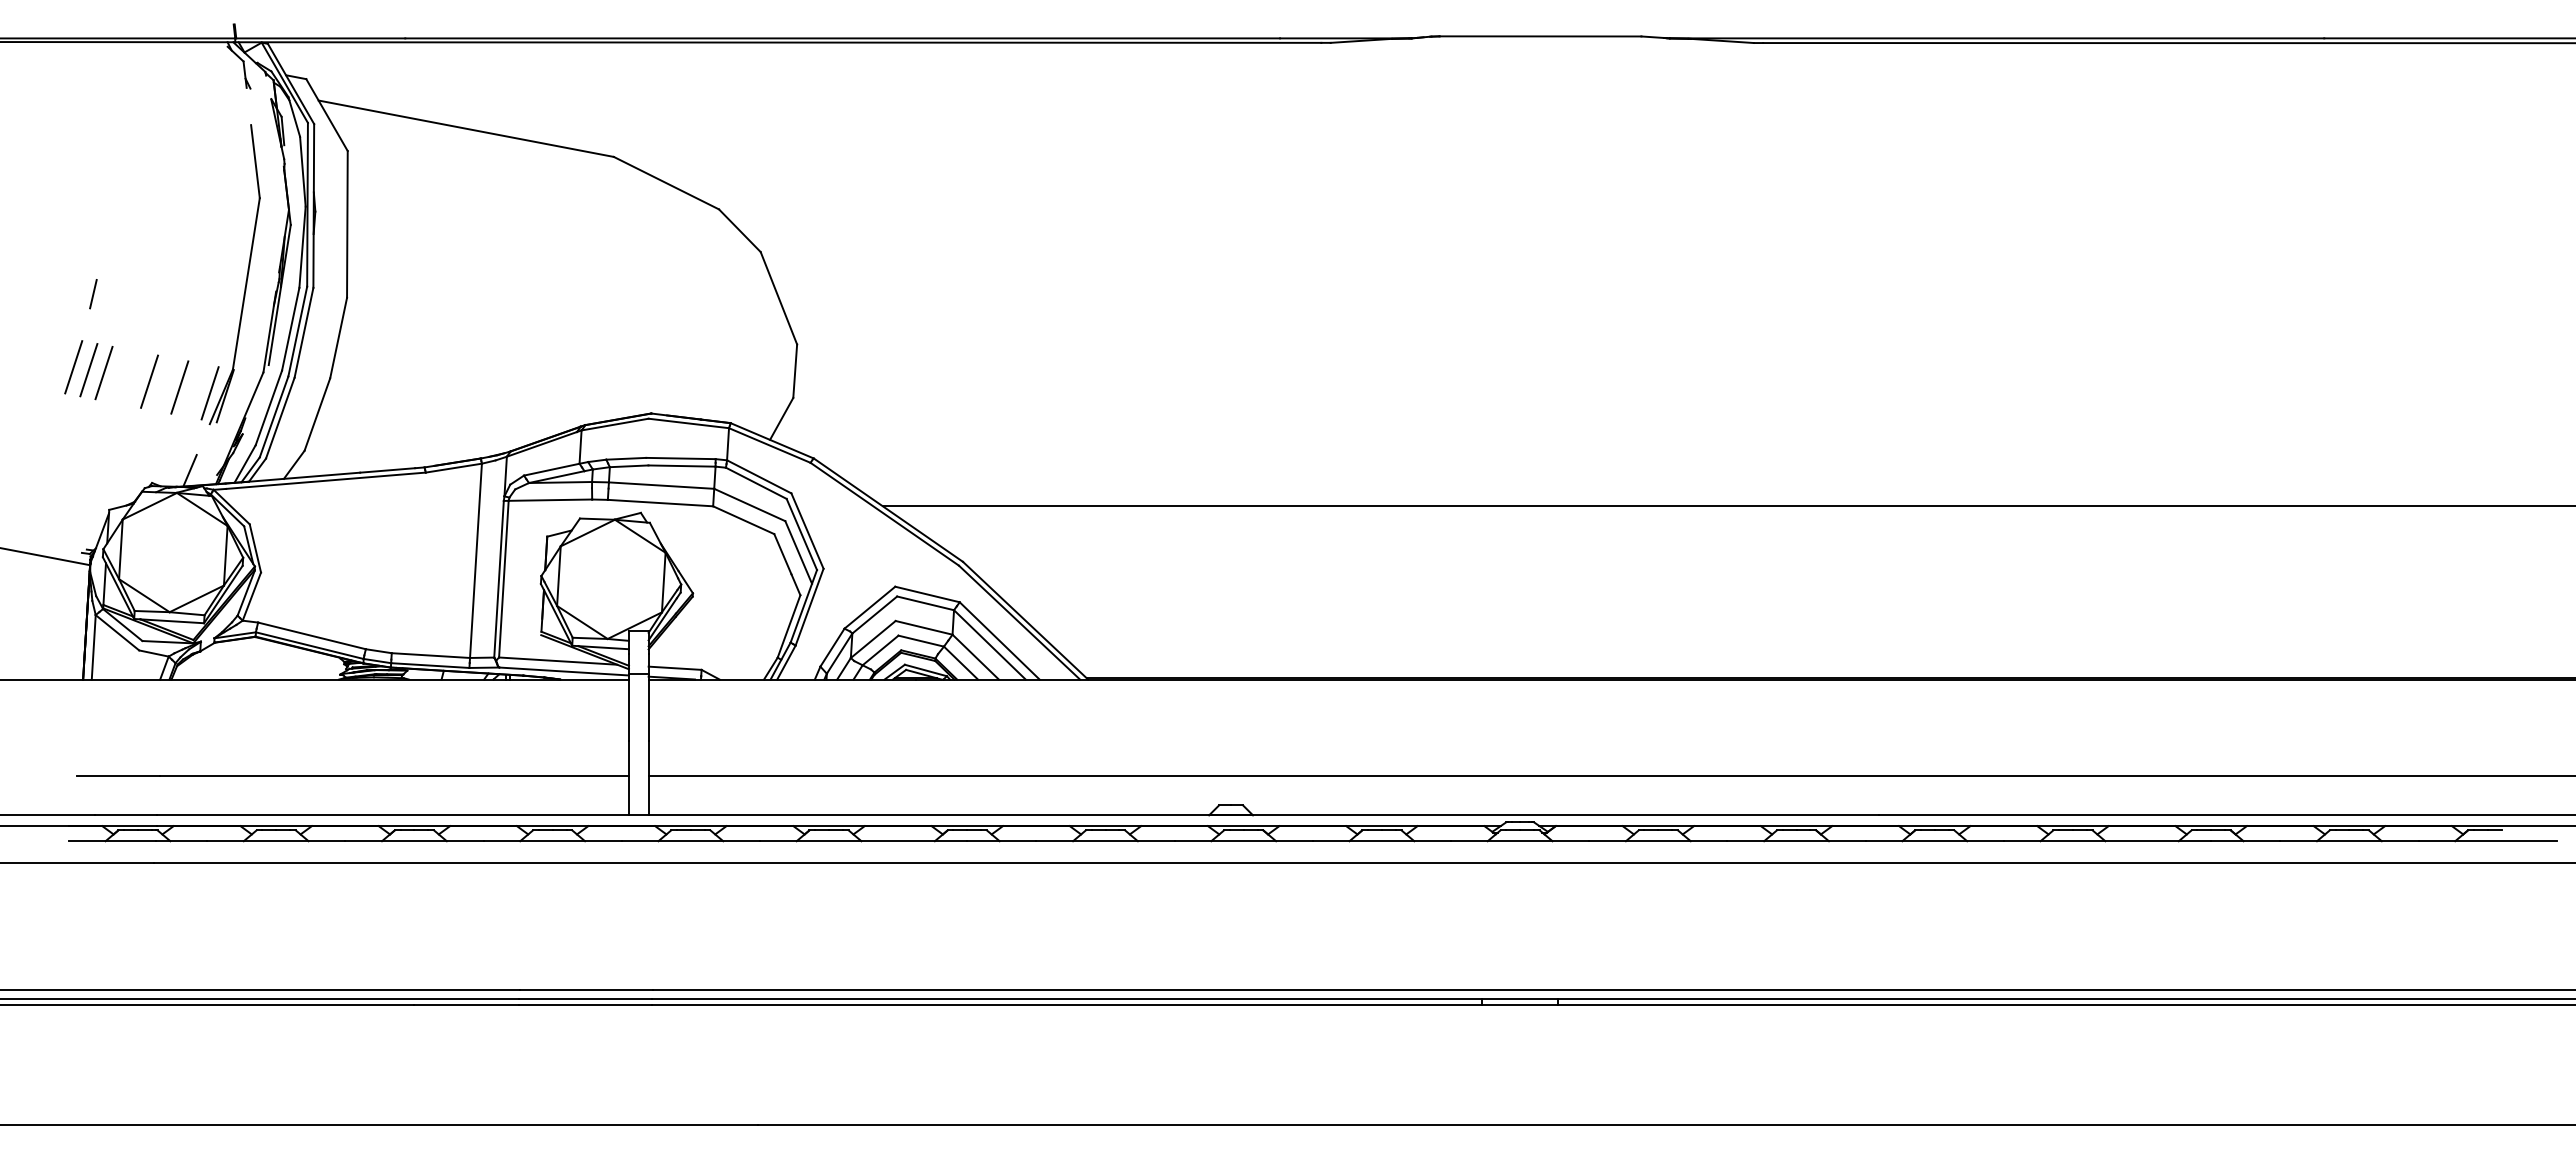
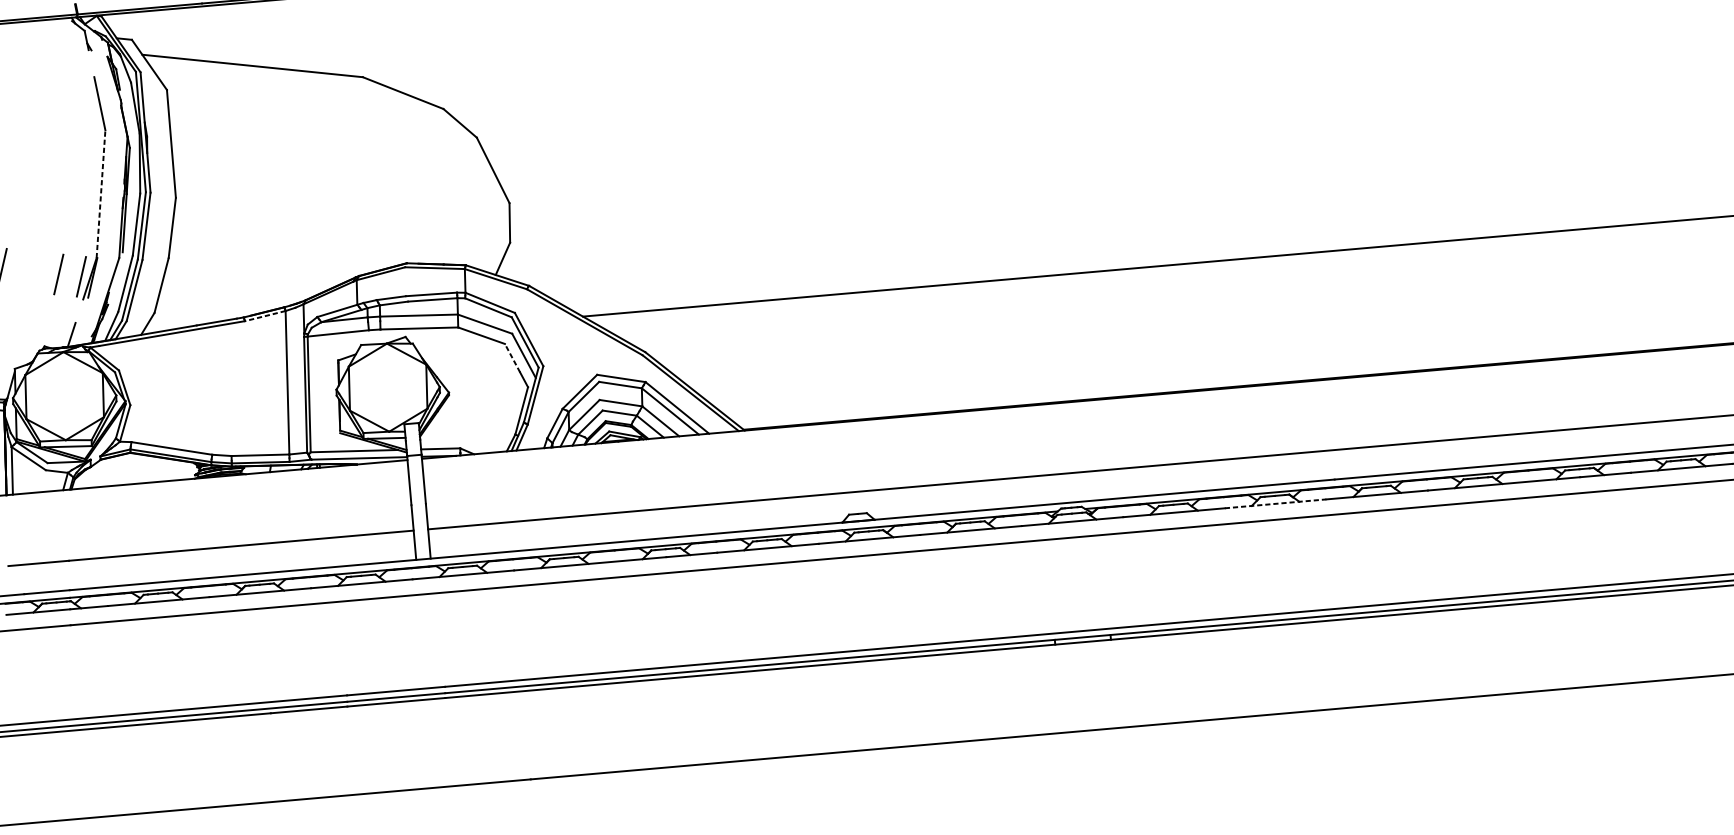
line: (246, 284) -> (101, 194), solid -> dashed
line: (149, 381) -> (36, 272), removed
line: (453, 468) -> (265, 316), solid -> dashed
line: (782, 554) -> (512, 358), solid -> dashed
line: (1797, 841) -> (1276, 504), solid -> dashed

